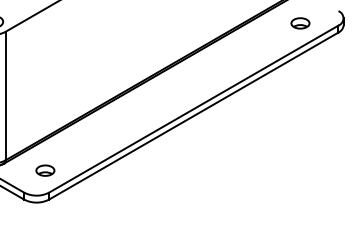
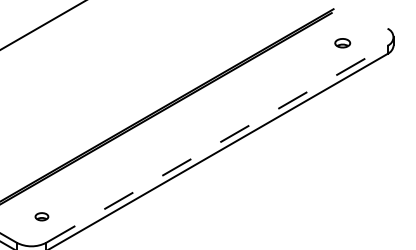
part: (300, 23) -> (342, 43), size x0.7
line: (194, 108) -> (217, 143), solid -> dashed
part: (45, 170) -> (42, 216), size x0.6

